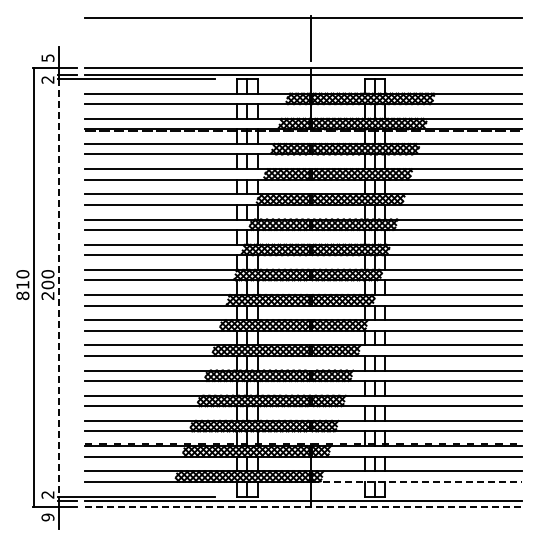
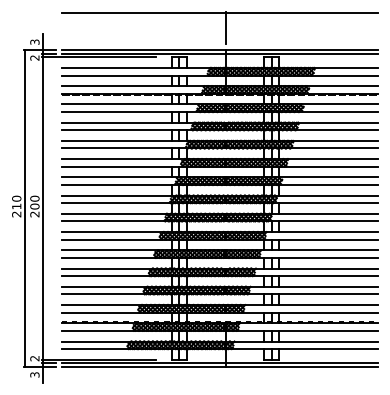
text: (47, 57) -> (34, 41), 5 -> 3
line: (59, 287) -> (43, 208), dashed -> solid
text: (22, 295) -> (16, 214), 810 -> 210
line: (416, 481) -> (301, 348), dashed -> solid
line: (304, 506) -> (220, 366), dashed -> solid
text: (47, 517) -> (34, 374), 9 -> 3

